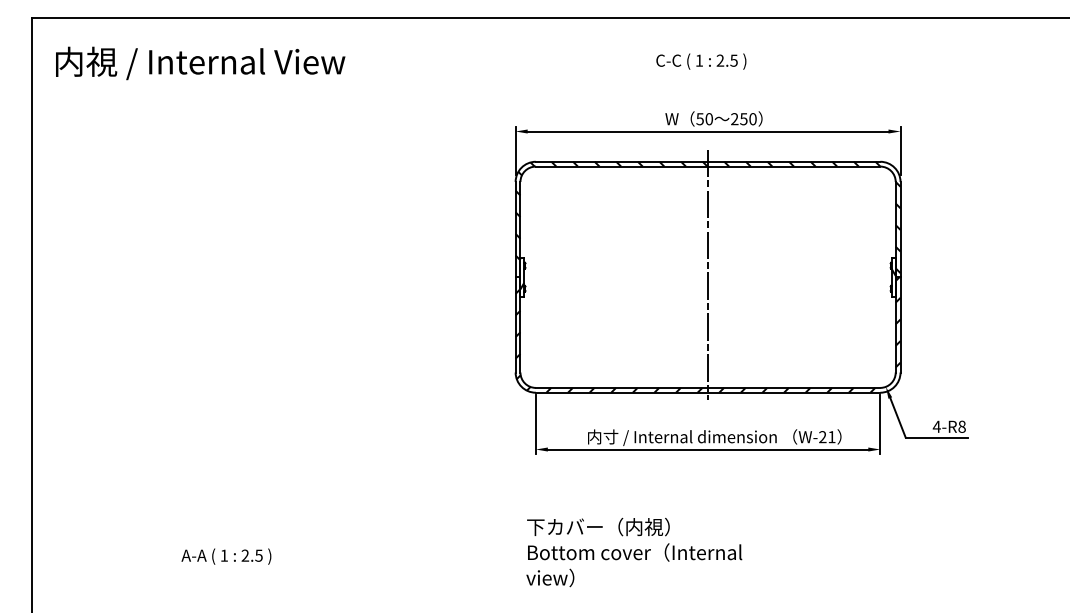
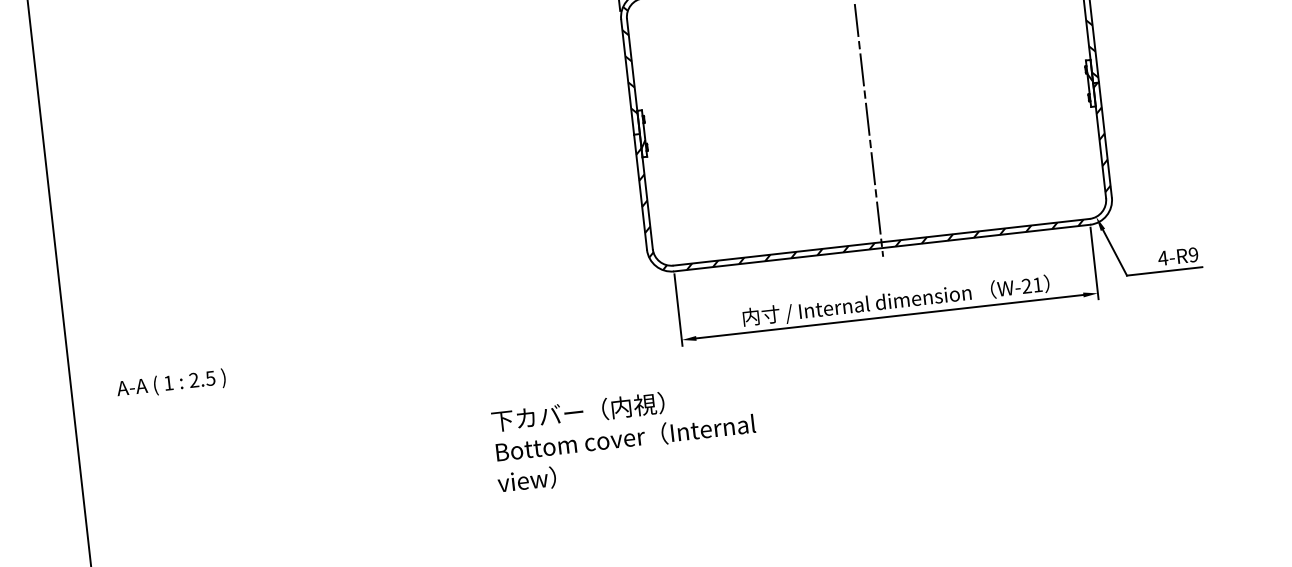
text: (961, 426) -> (1192, 254), 4-R8 -> 4-R9
text: (634, 552) -> (625, 438), moved
text: (226, 556) -> (171, 383), moved

